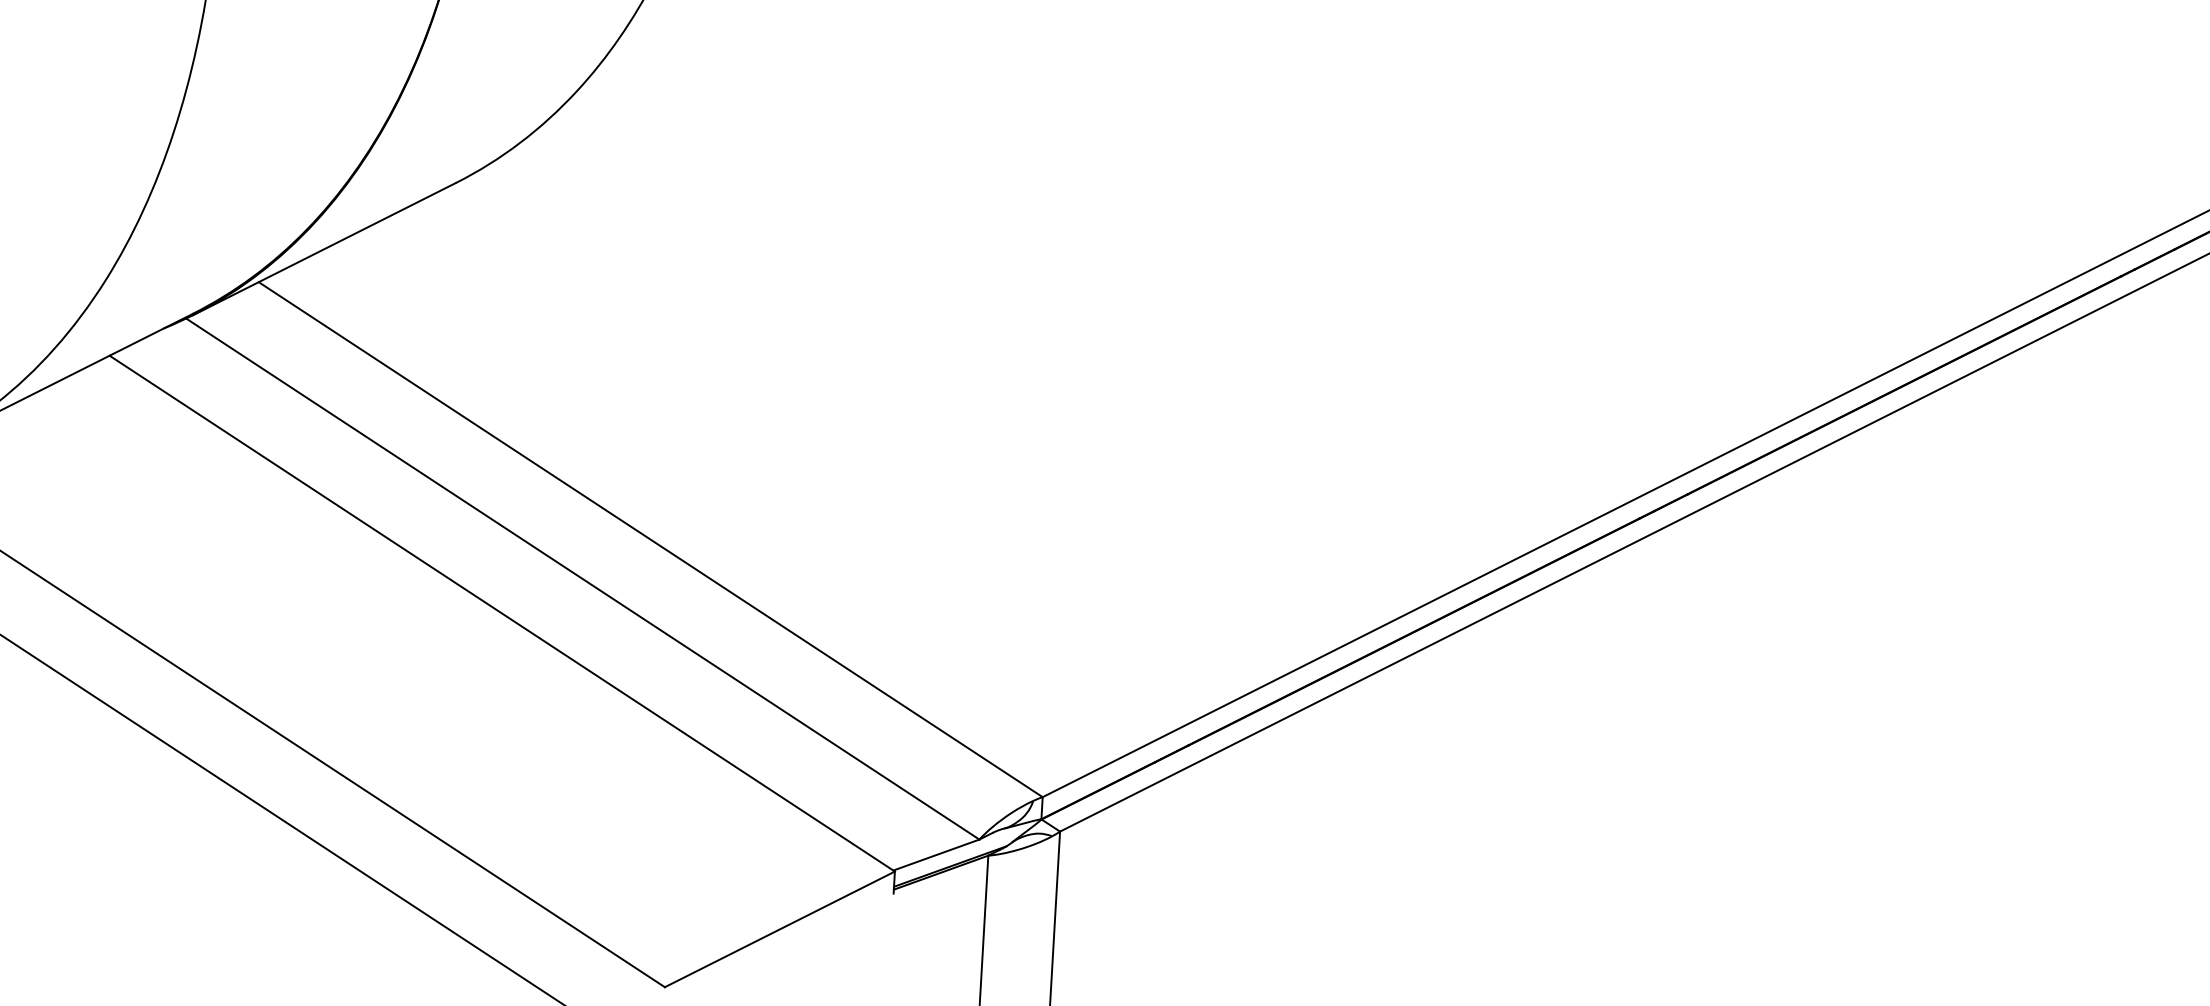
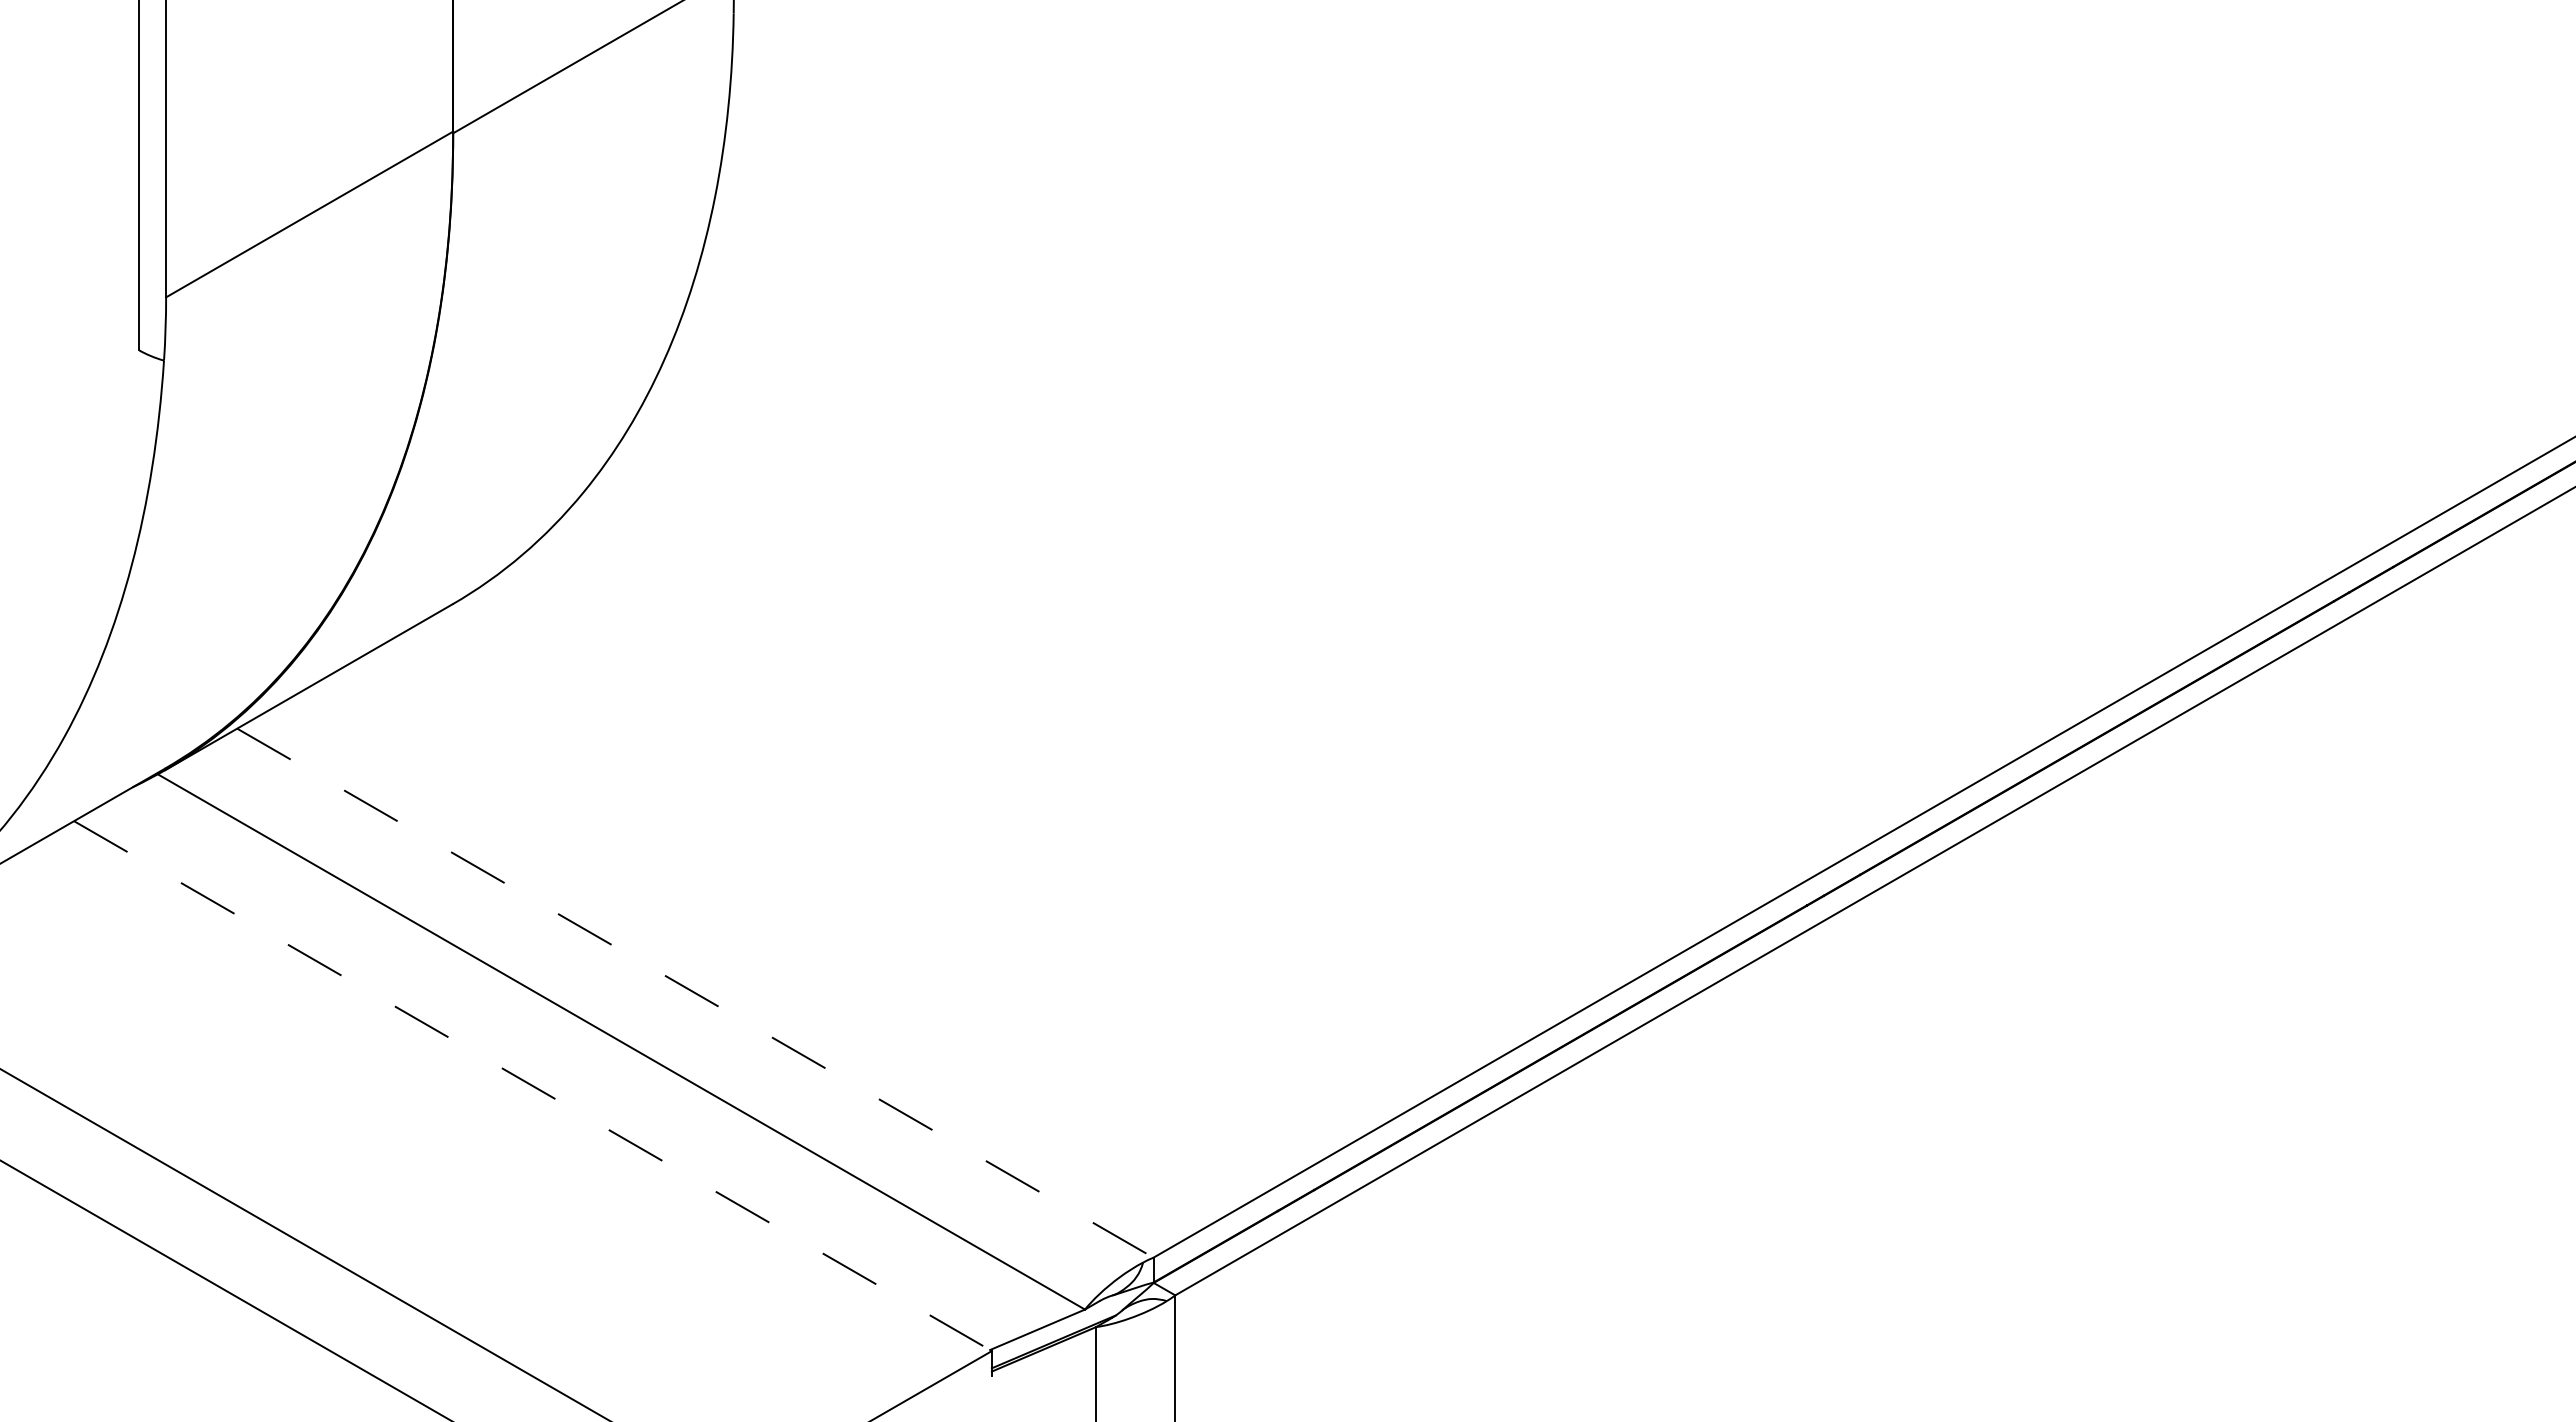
line: (650, 539) -> (695, 993), solid -> dashed
line: (501, 613) -> (532, 1086), solid -> dashed

